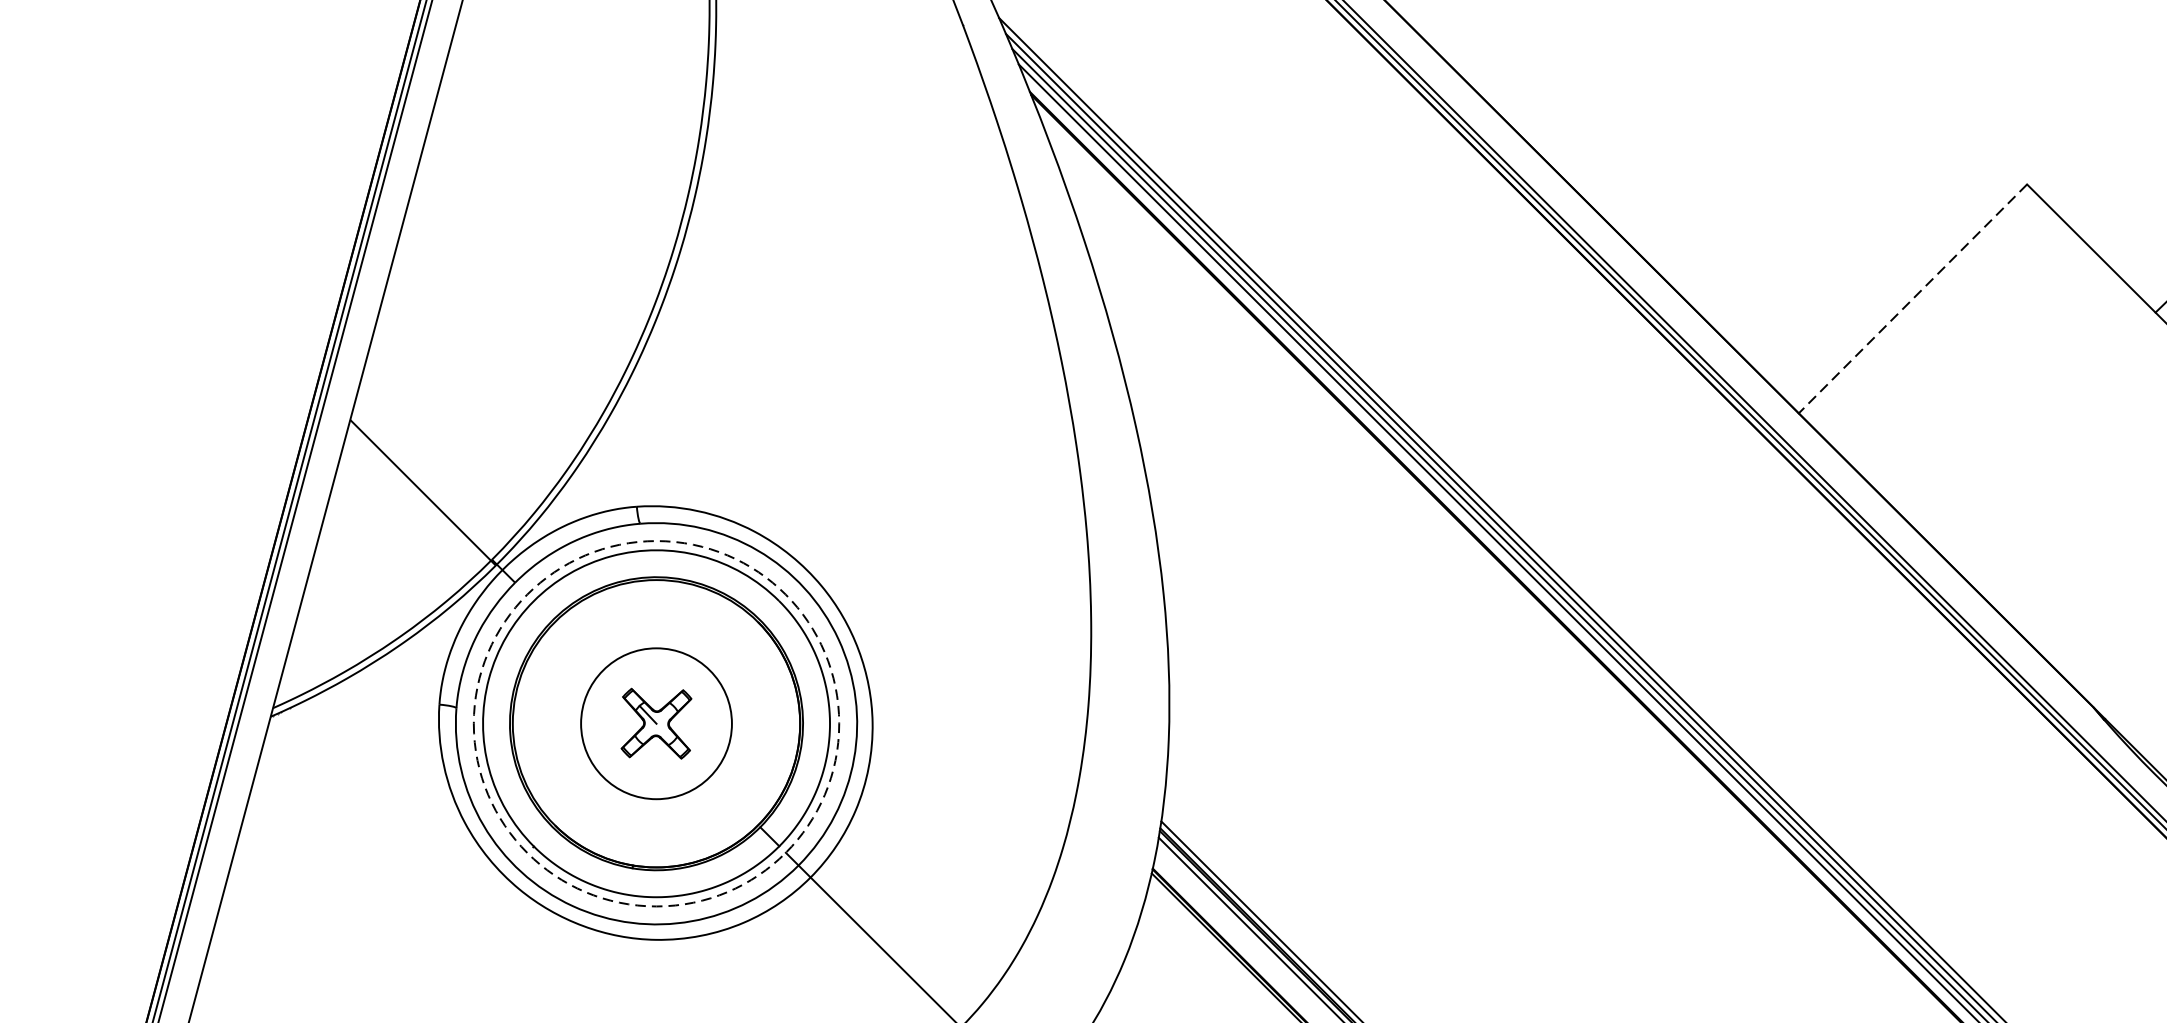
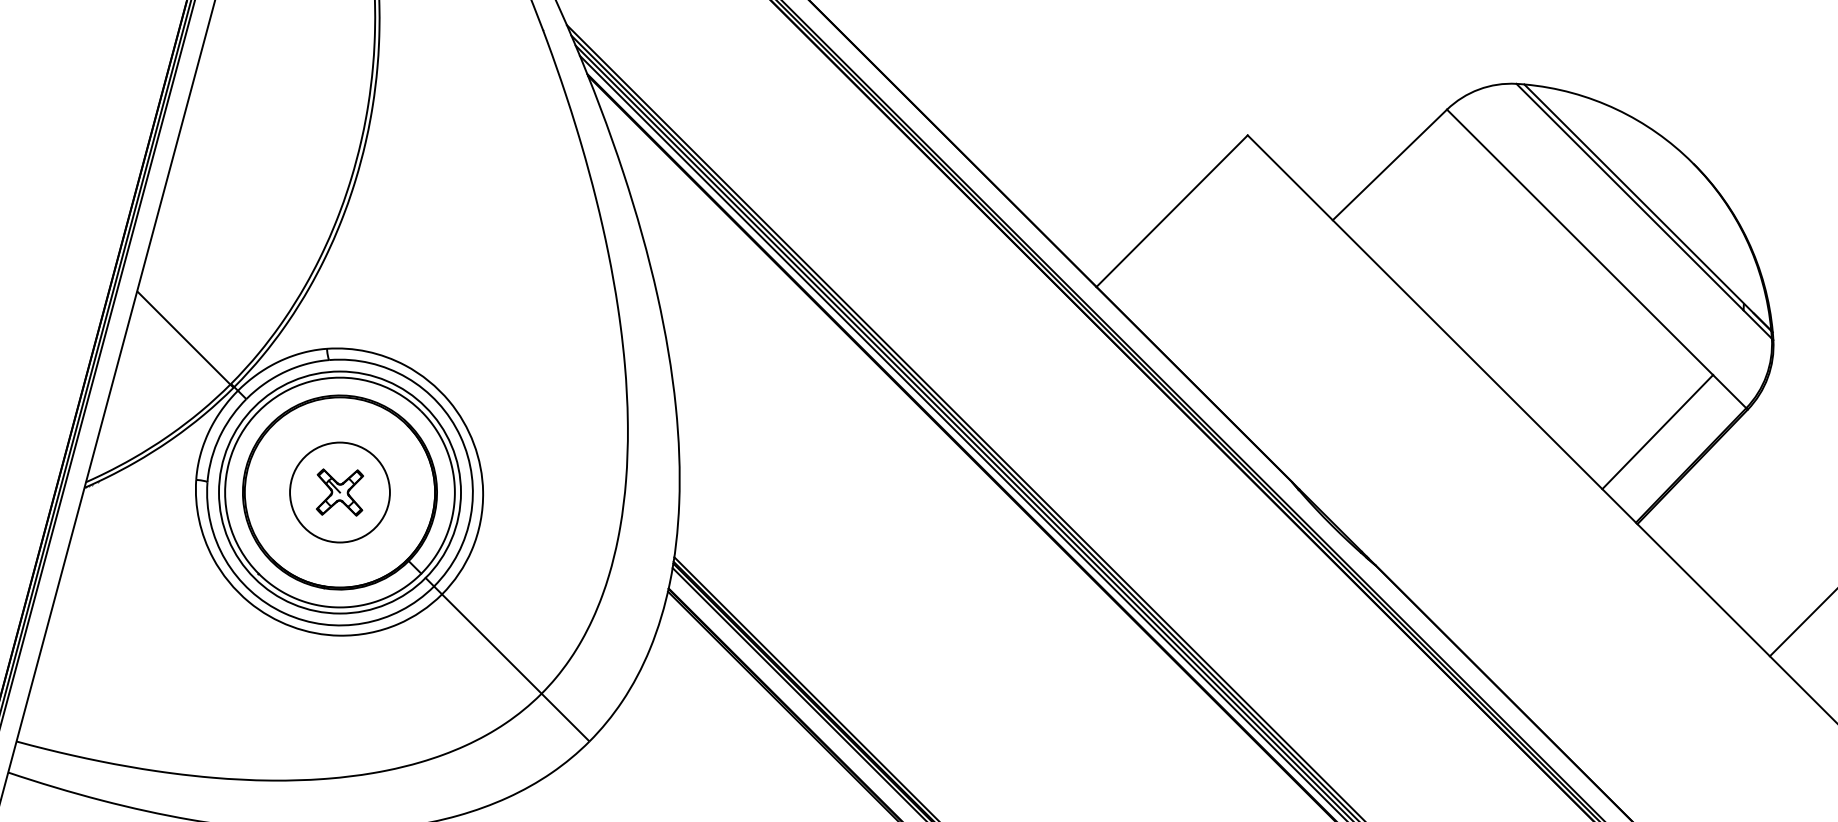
line: (1911, 299) -> (1171, 211), dashed -> solid
circle: (657, 723) -> (340, 492), dashed -> solid

